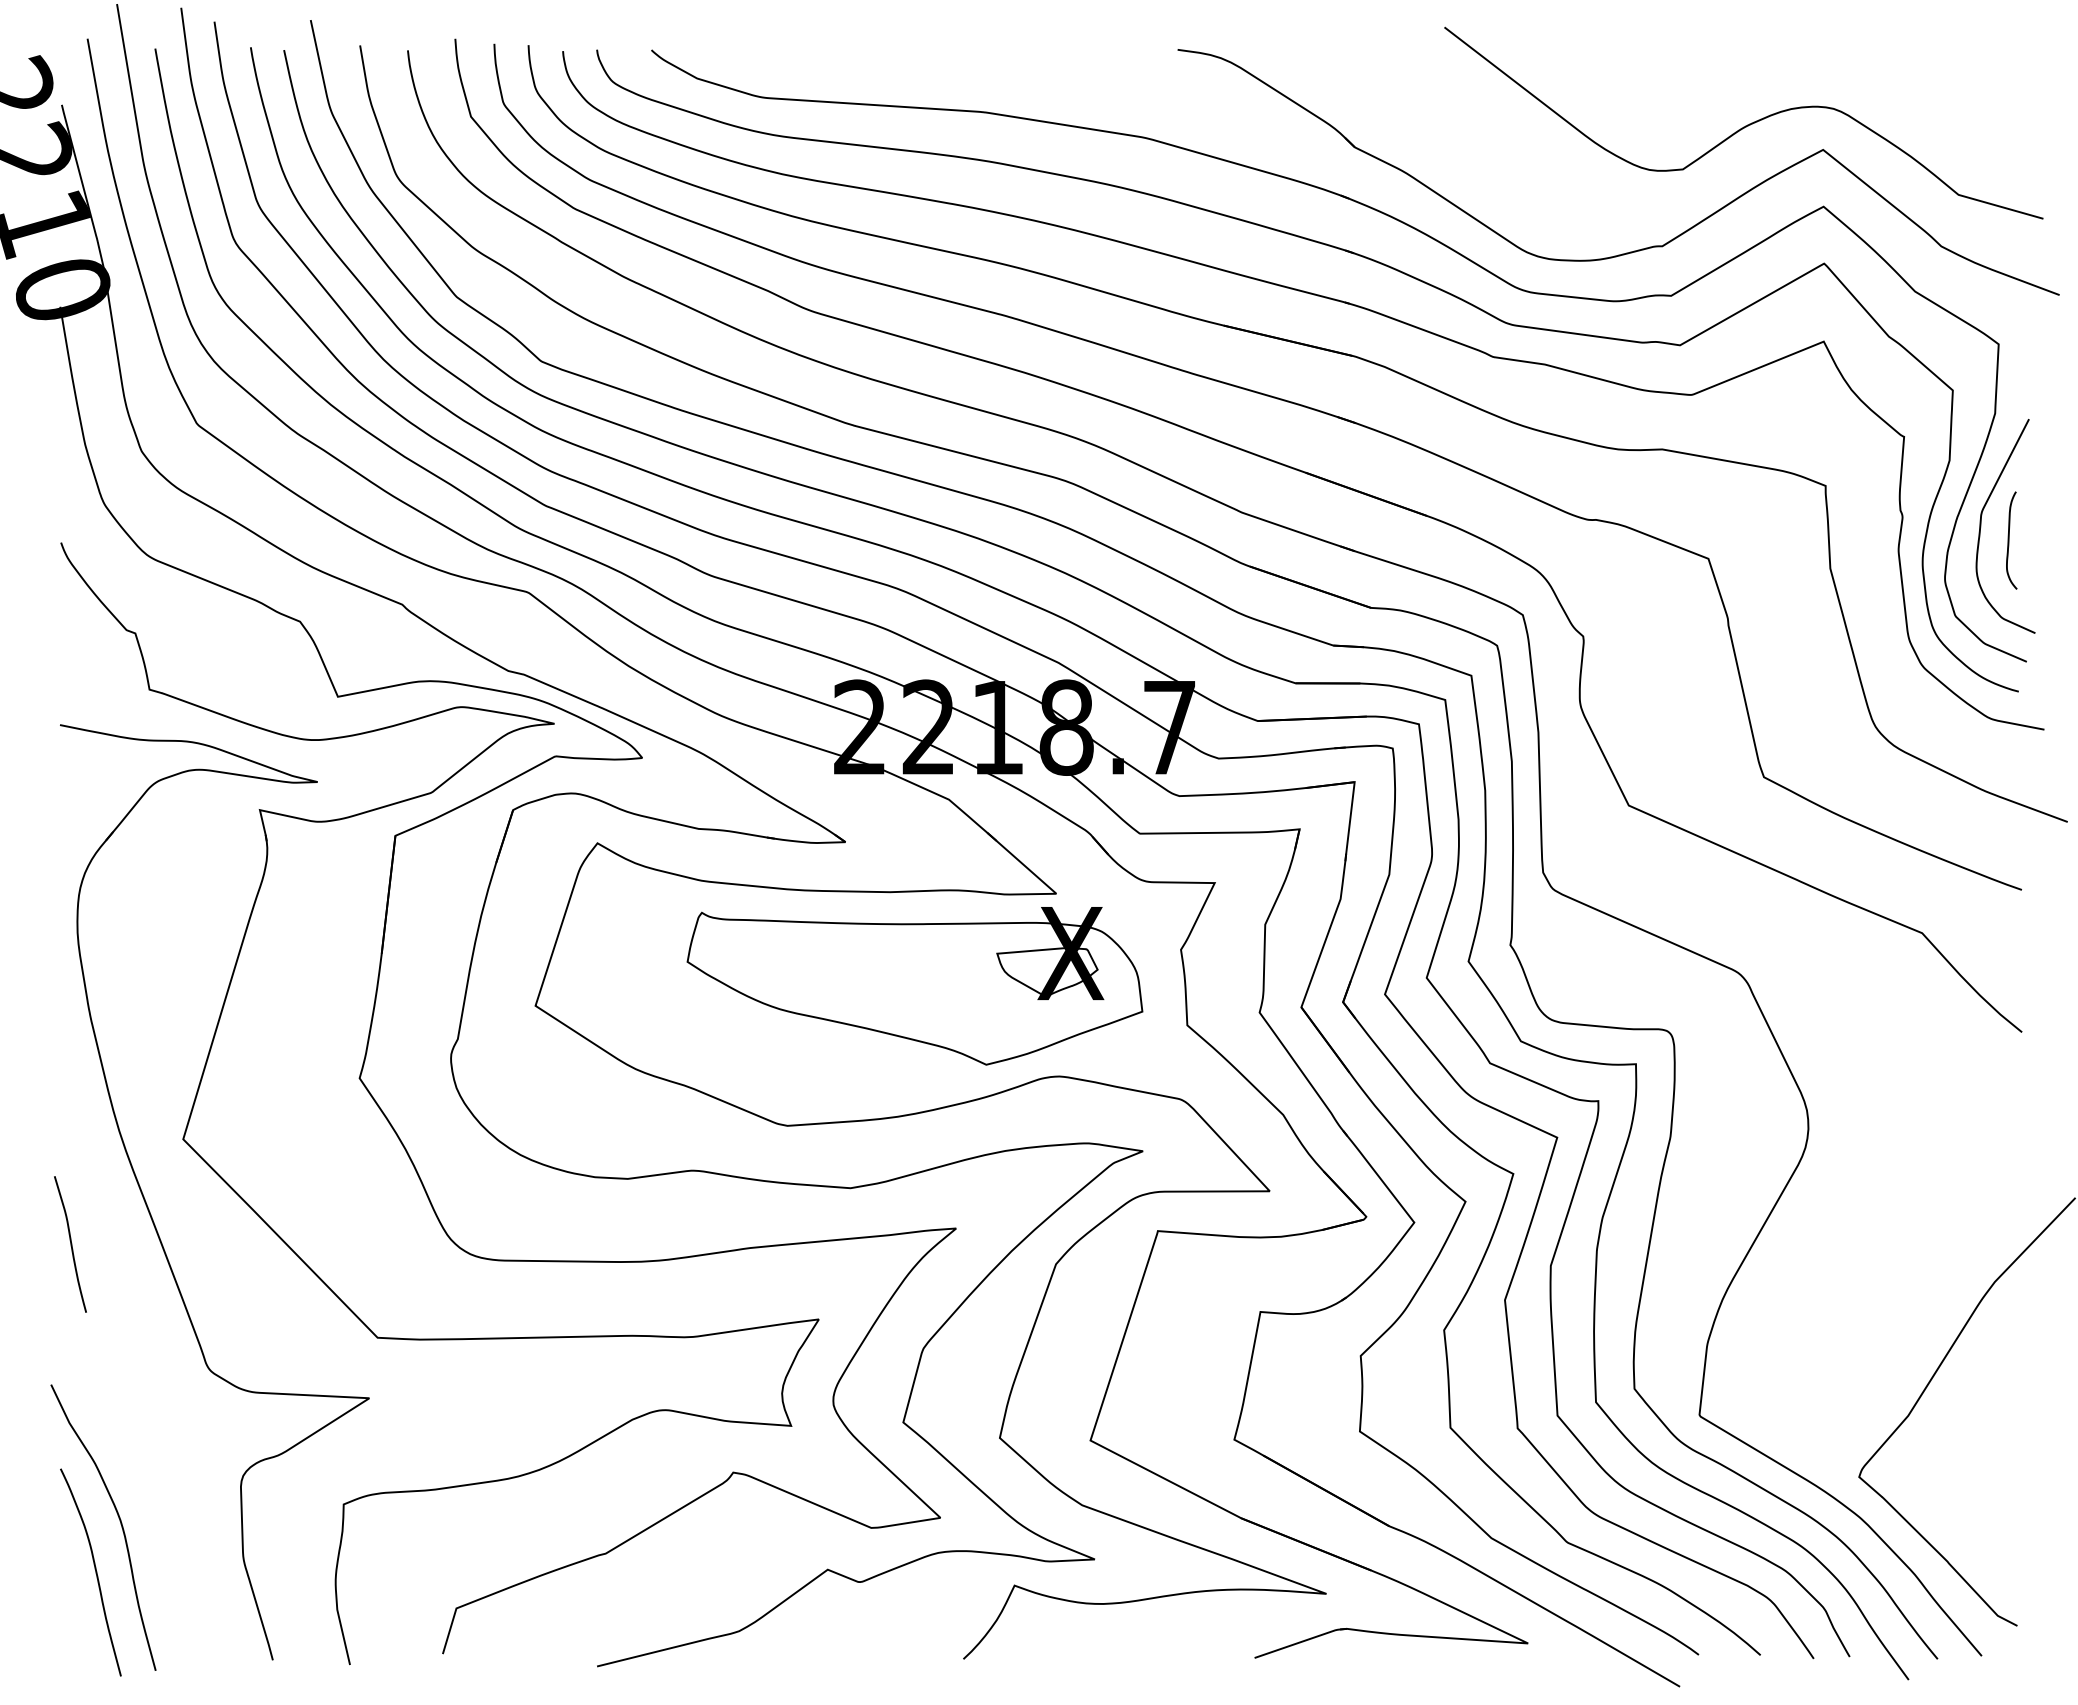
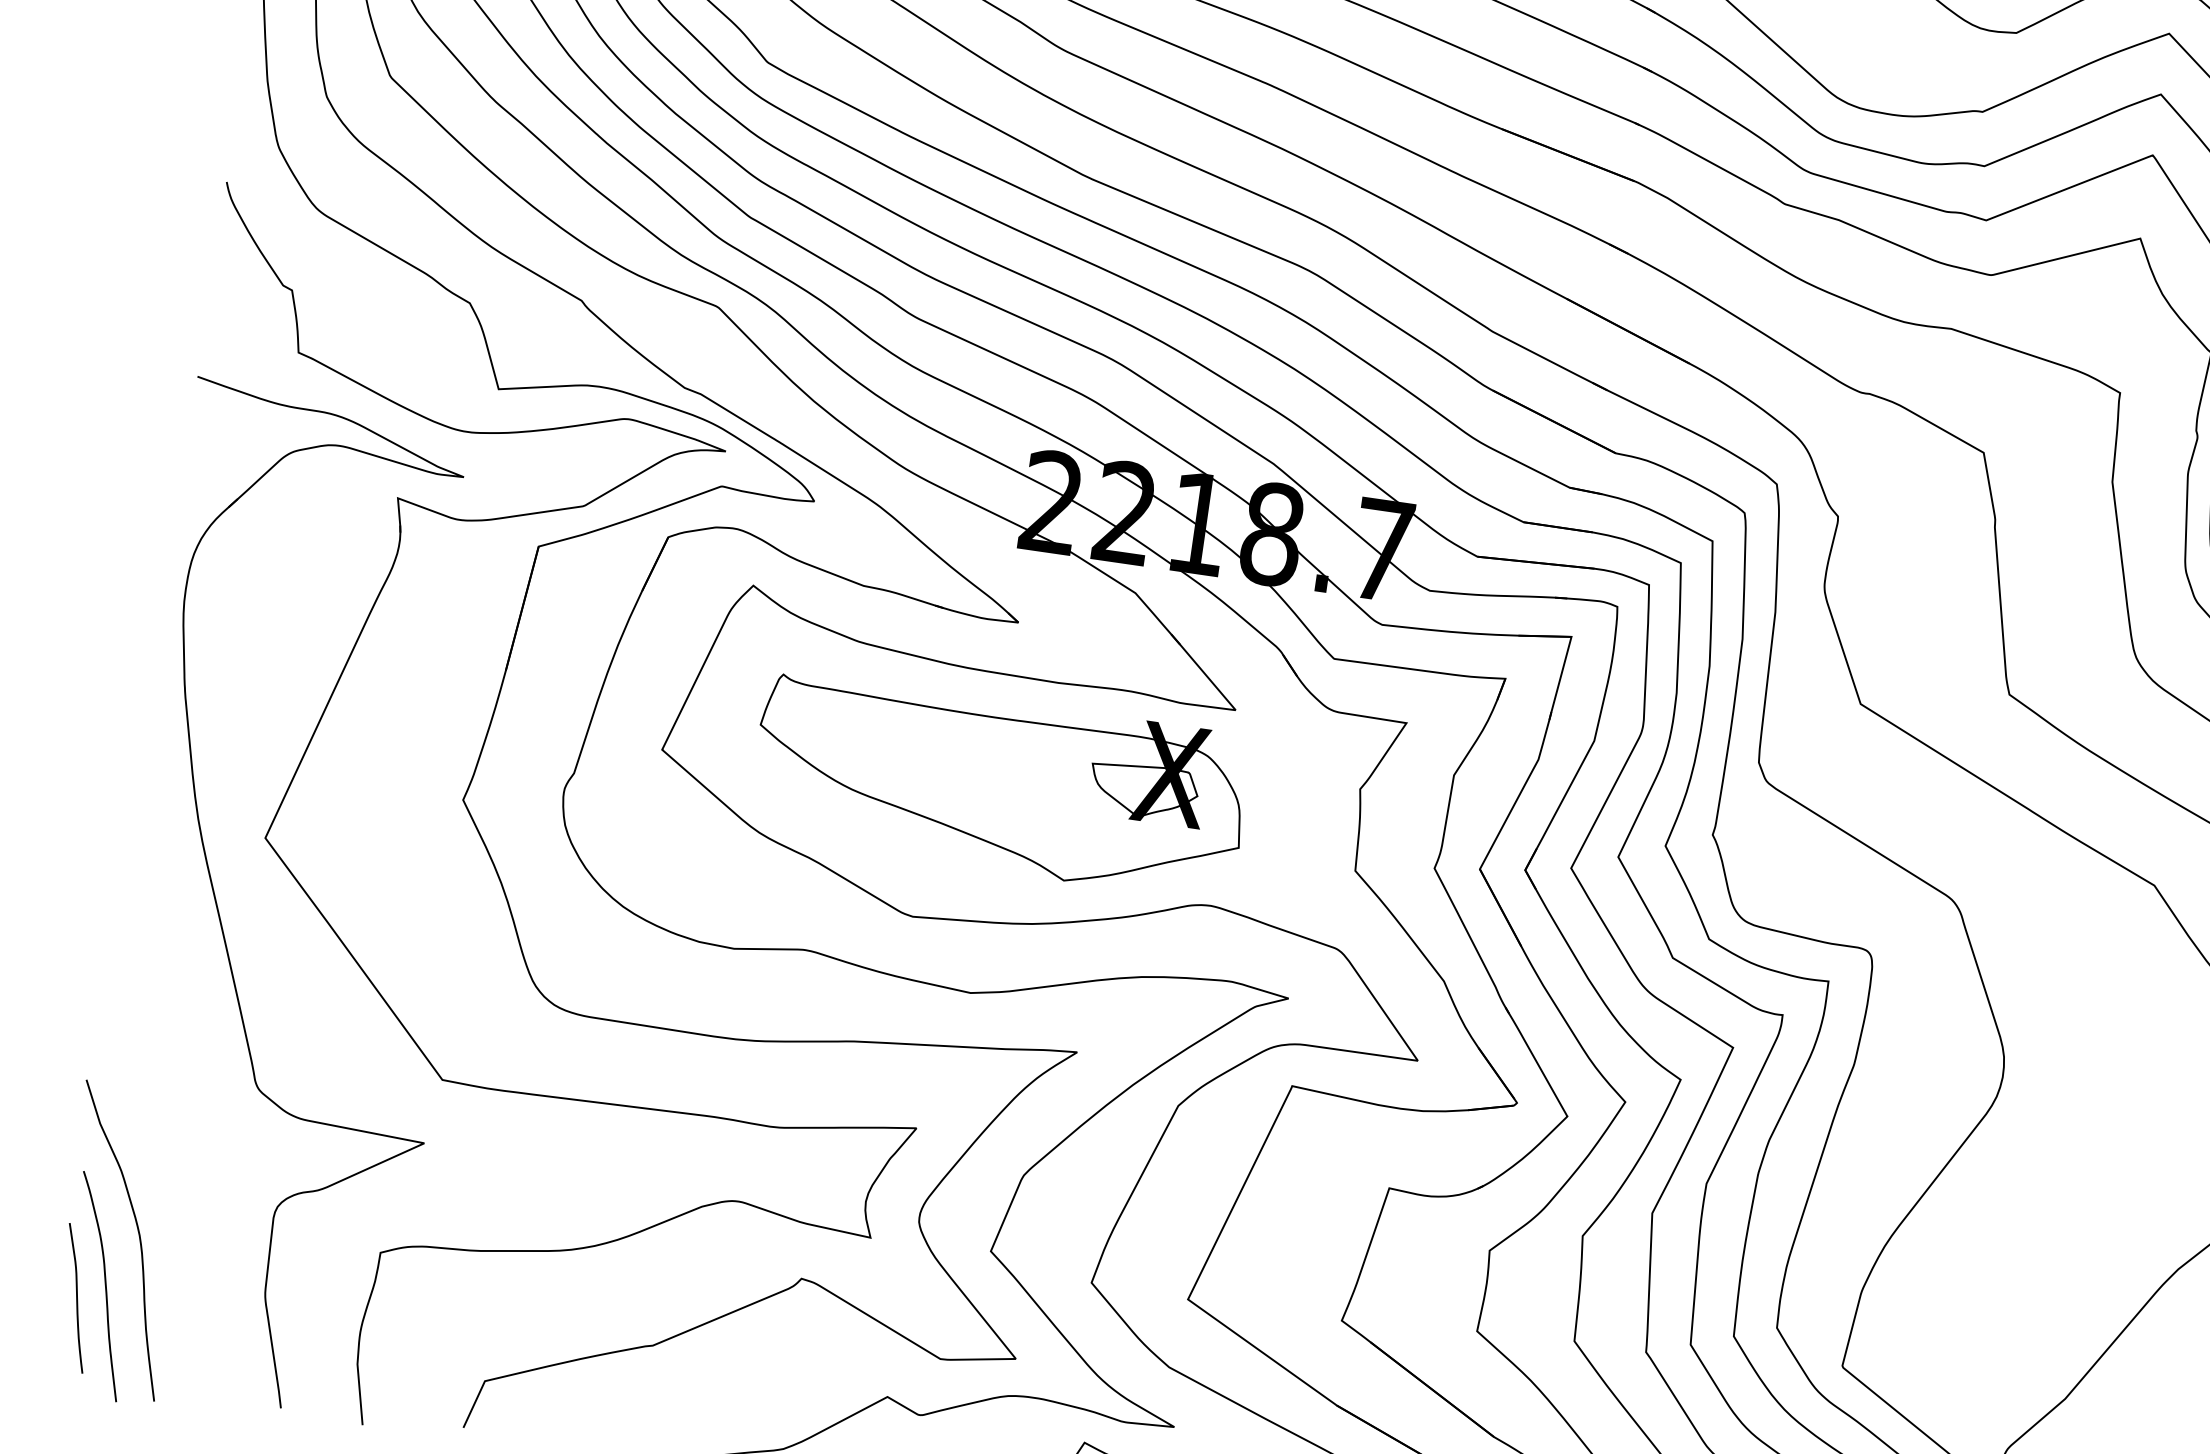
part: (914, 986) -> (999, 785), moved
curve: (70, 1244) -> (76, 1298), moved

